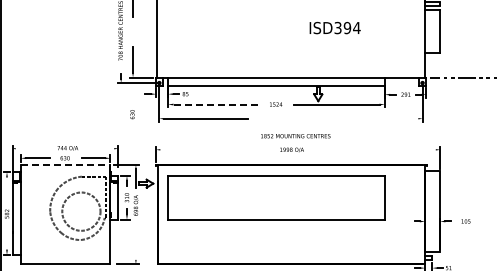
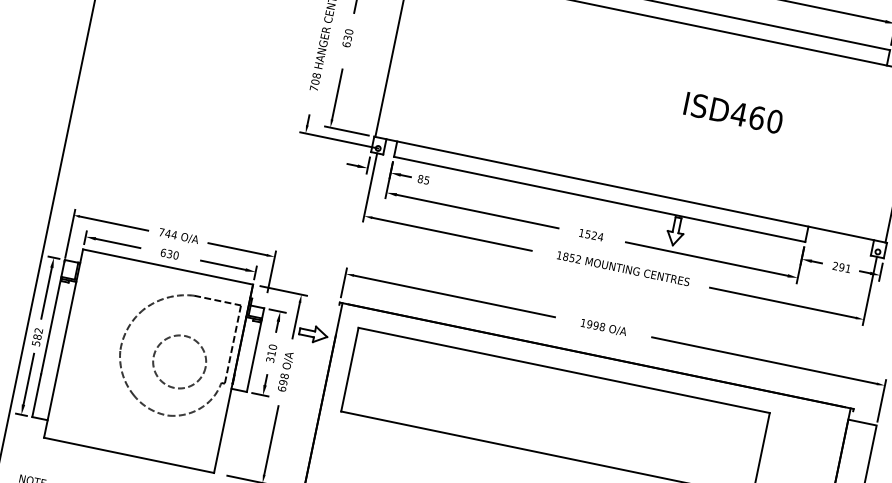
text: (347, 27) -> (757, 116), ISD394 -> ISD460
line: (216, 104) -> (478, 211), dashed -> solid
text: (132, 114) -> (347, 38), moved
line: (379, 118) -> (782, 302), added
text: (295, 136) -> (622, 269), moved
line: (33, 148) -> (113, 223), added
line: (98, 148) -> (236, 248), added
line: (213, 149) -> (454, 295), added
line: (376, 149) -> (764, 359), added
line: (65, 164) -> (168, 266), dashed -> solid
line: (7, 190) -> (47, 292), added
circle: (81, 211) -> (179, 361), size x0.71
line: (7, 235) -> (29, 378), added
line: (135, 241) -> (270, 439), added

